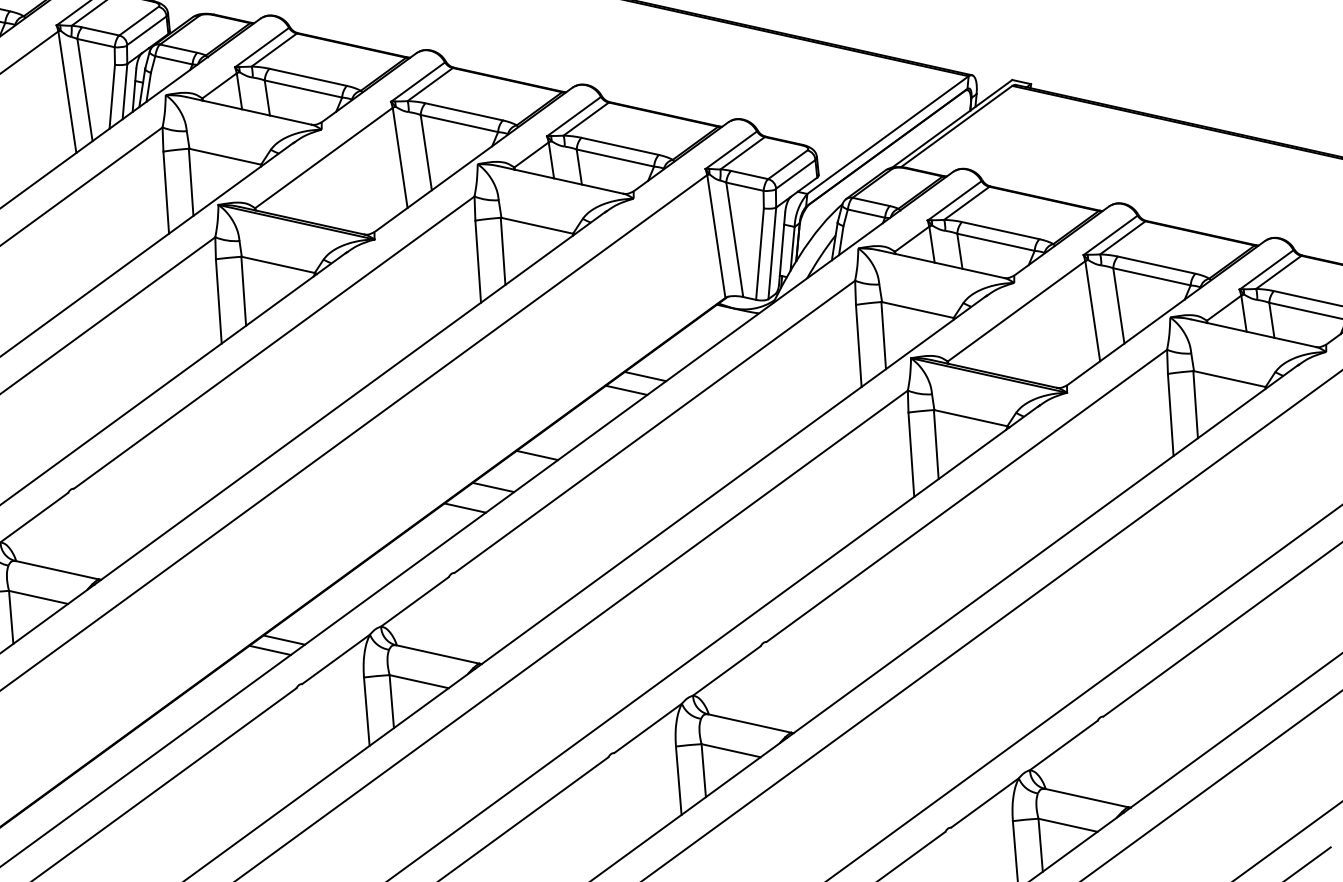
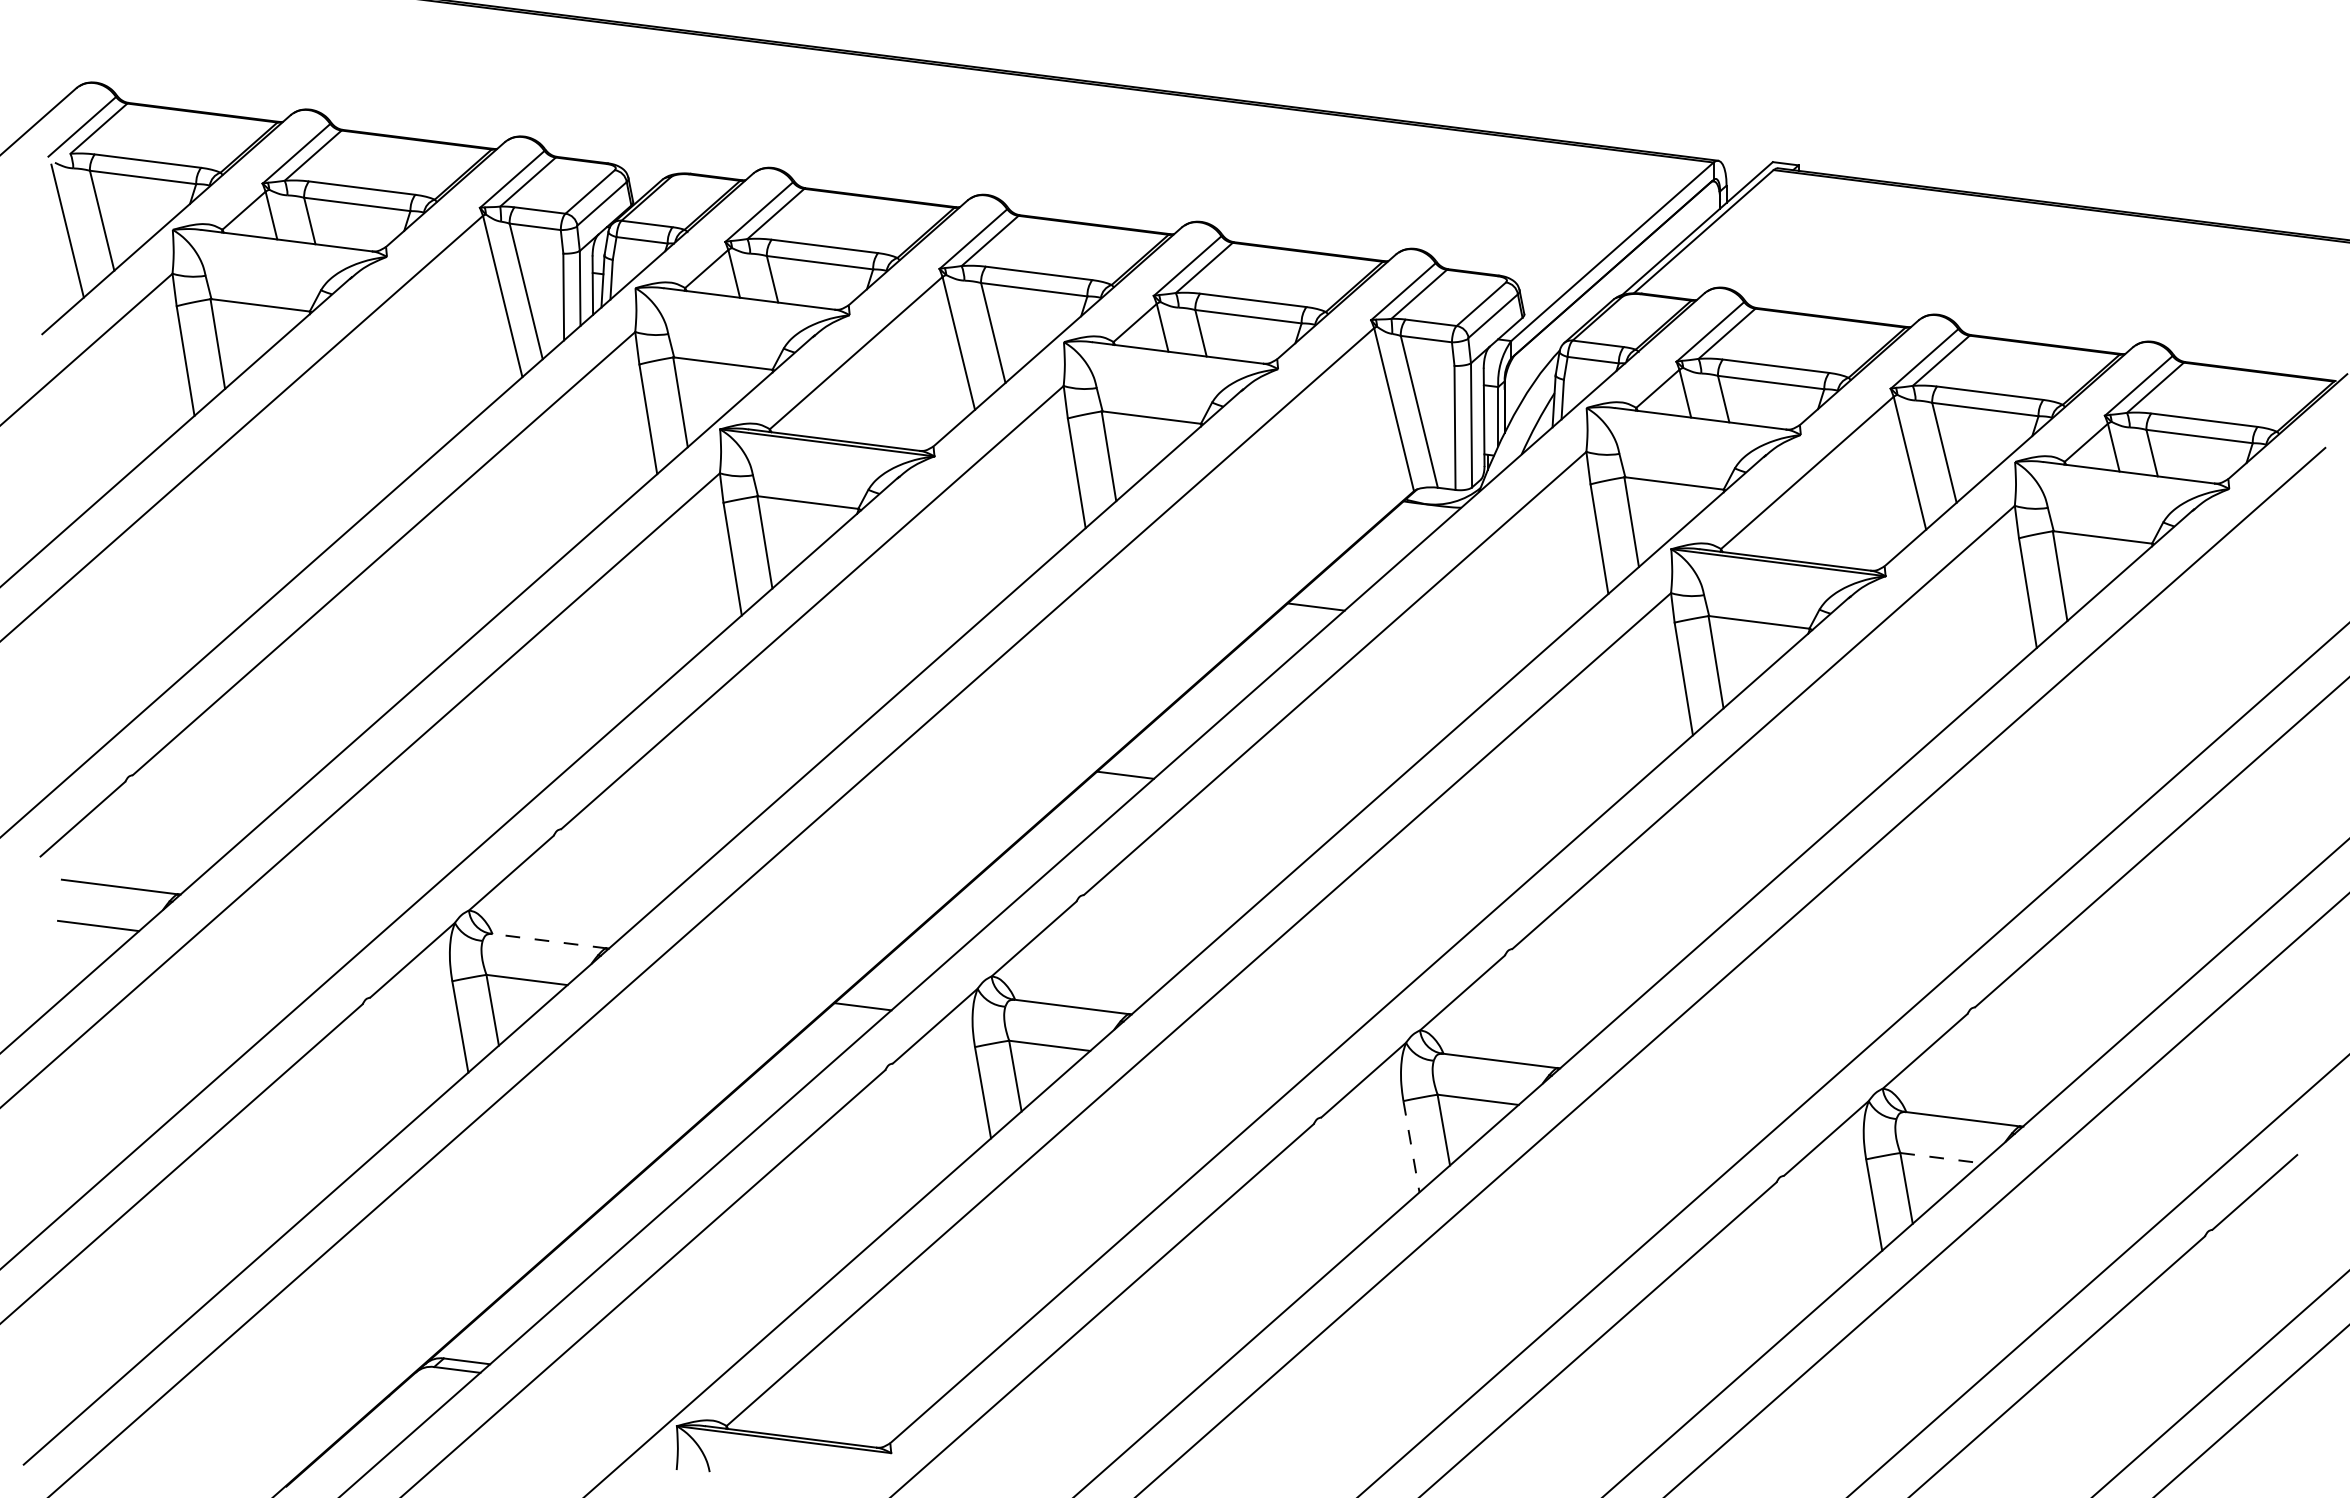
line: (626, 390) -> (1292, 627), removed
line: (537, 455) -> (1180, 726), removed
line: (464, 508) -> (1089, 806), removed
line: (57, 570) -> (548, 941), solid -> dashed
line: (269, 649) -> (844, 1021), removed
line: (678, 781) -> (1411, 1147), solid -> dashed
line: (1067, 825) -> (1940, 1158), solid -> dashed

